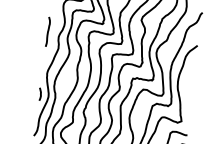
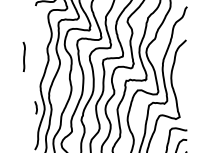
curve: (47, 31) -> (23, 56), moved

